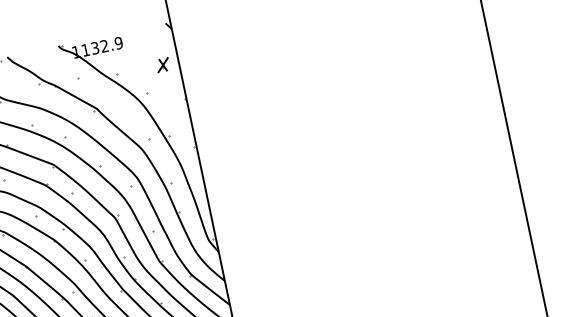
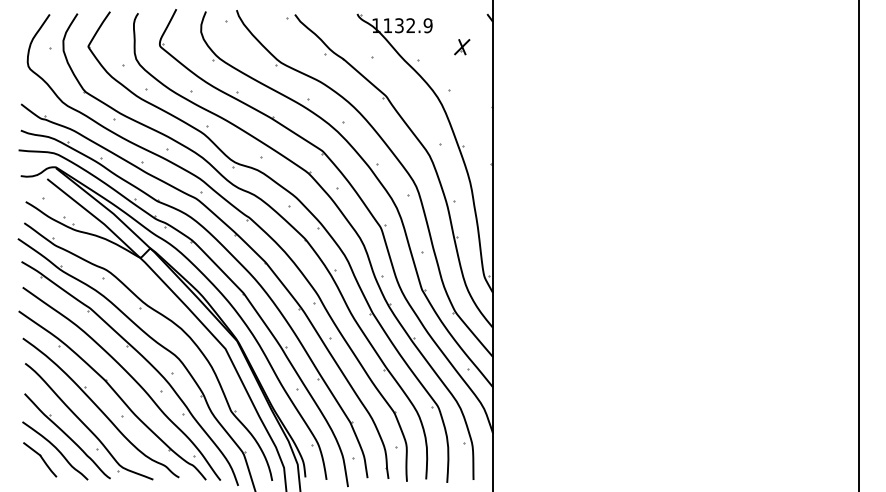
part: (163, 65) -> (462, 47), moved

